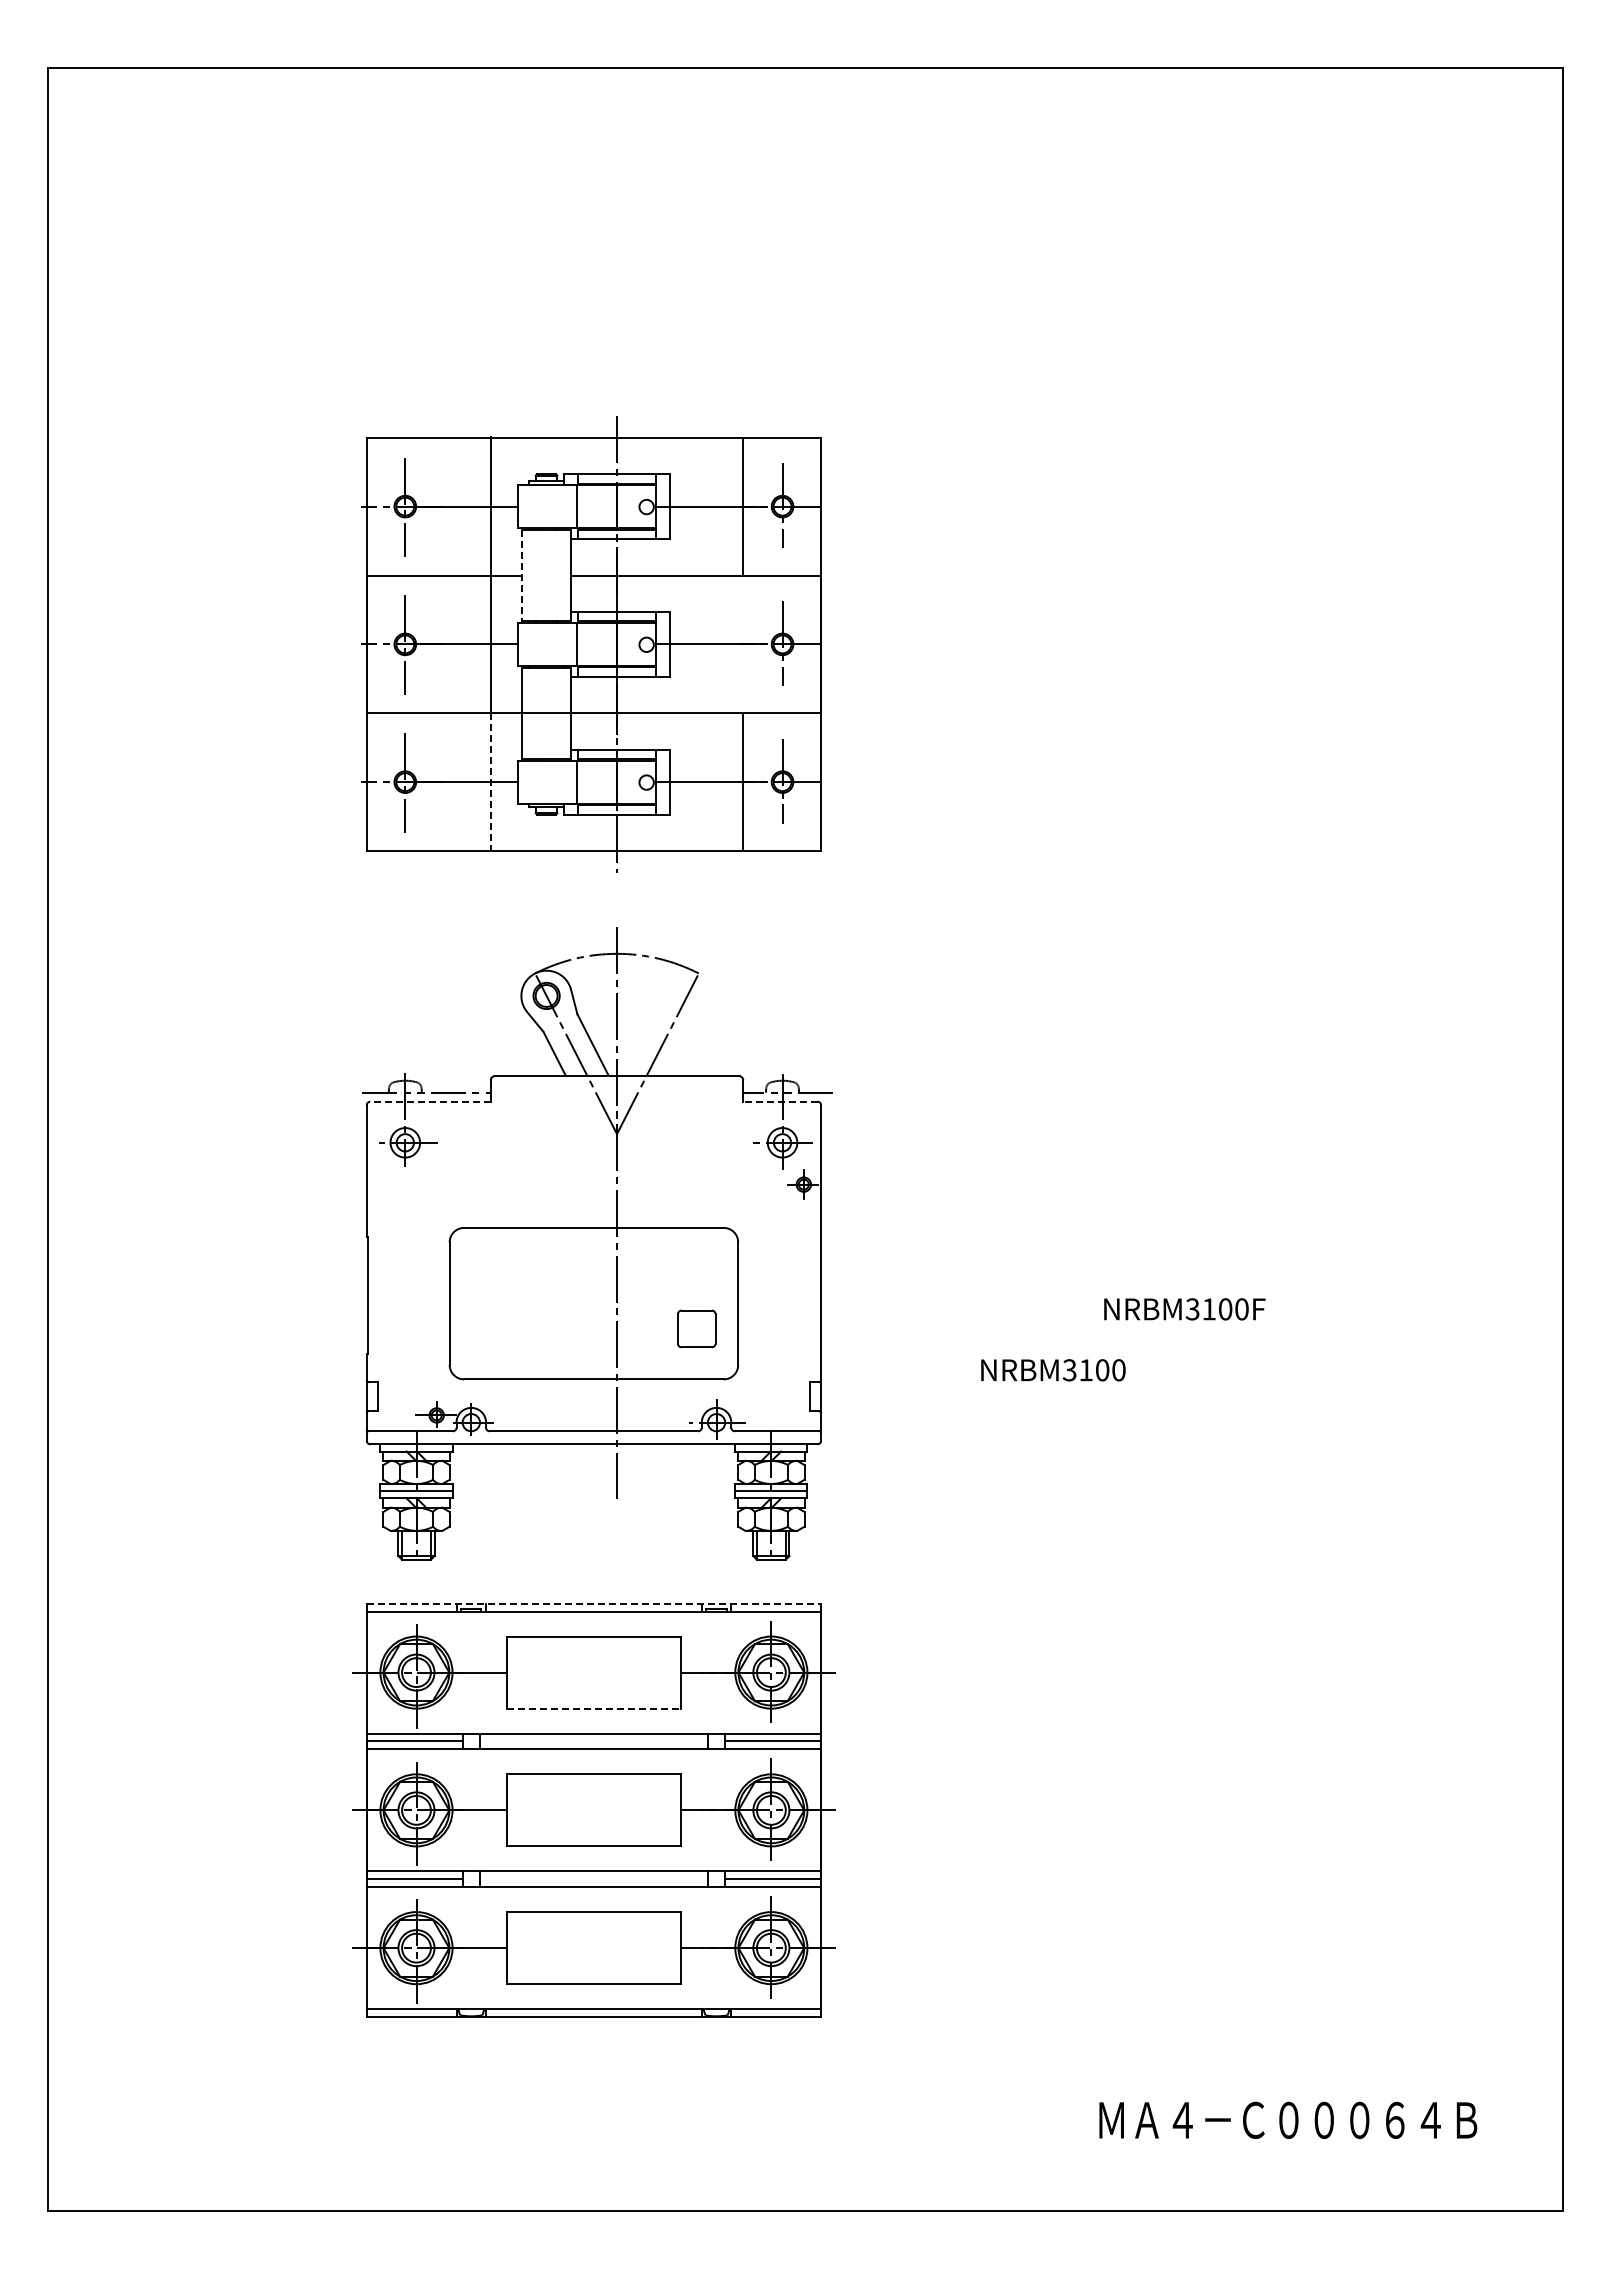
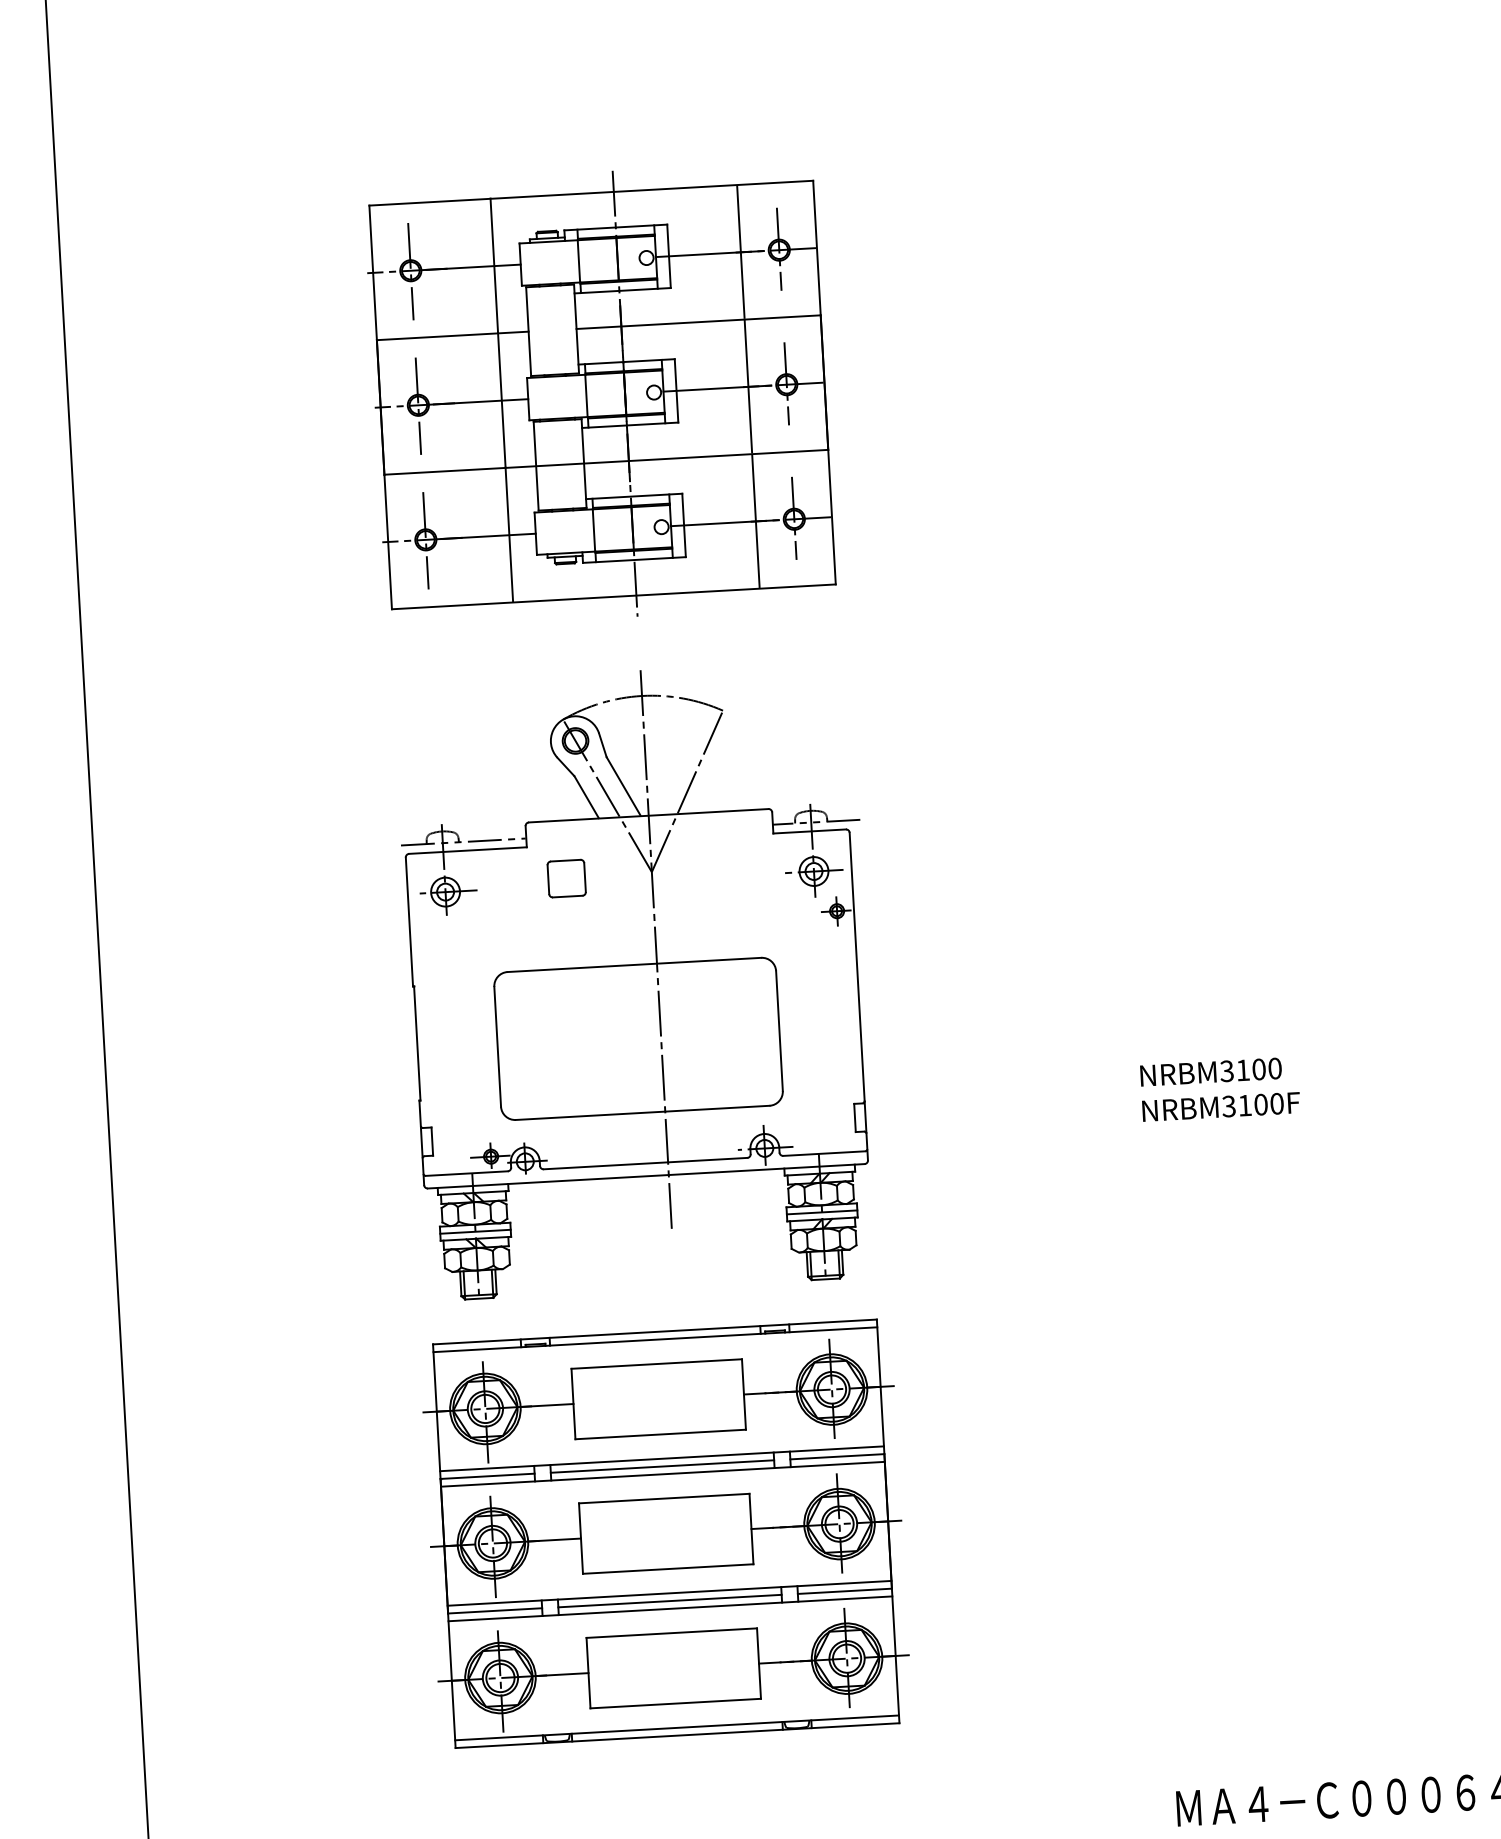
line: (522, 576) -> (529, 332), dashed -> solid
line: (743, 643) -> (748, 385), added
line: (490, 781) -> (509, 534), dashed -> solid
line: (430, 1101) -> (467, 850), dashed -> solid
line: (779, 1101) -> (808, 831), dashed -> solid
text: (1184, 1309) -> (1220, 1107), moved
part: (696, 1328) -> (566, 878), moved
text: (1053, 1370) -> (1211, 1072), moved
line: (594, 1603) -> (655, 1331), dashed -> solid
line: (594, 1708) -> (661, 1434), dashed -> solid
line: (593, 1741) -> (662, 1466), added
line: (593, 1879) -> (669, 1601), added

